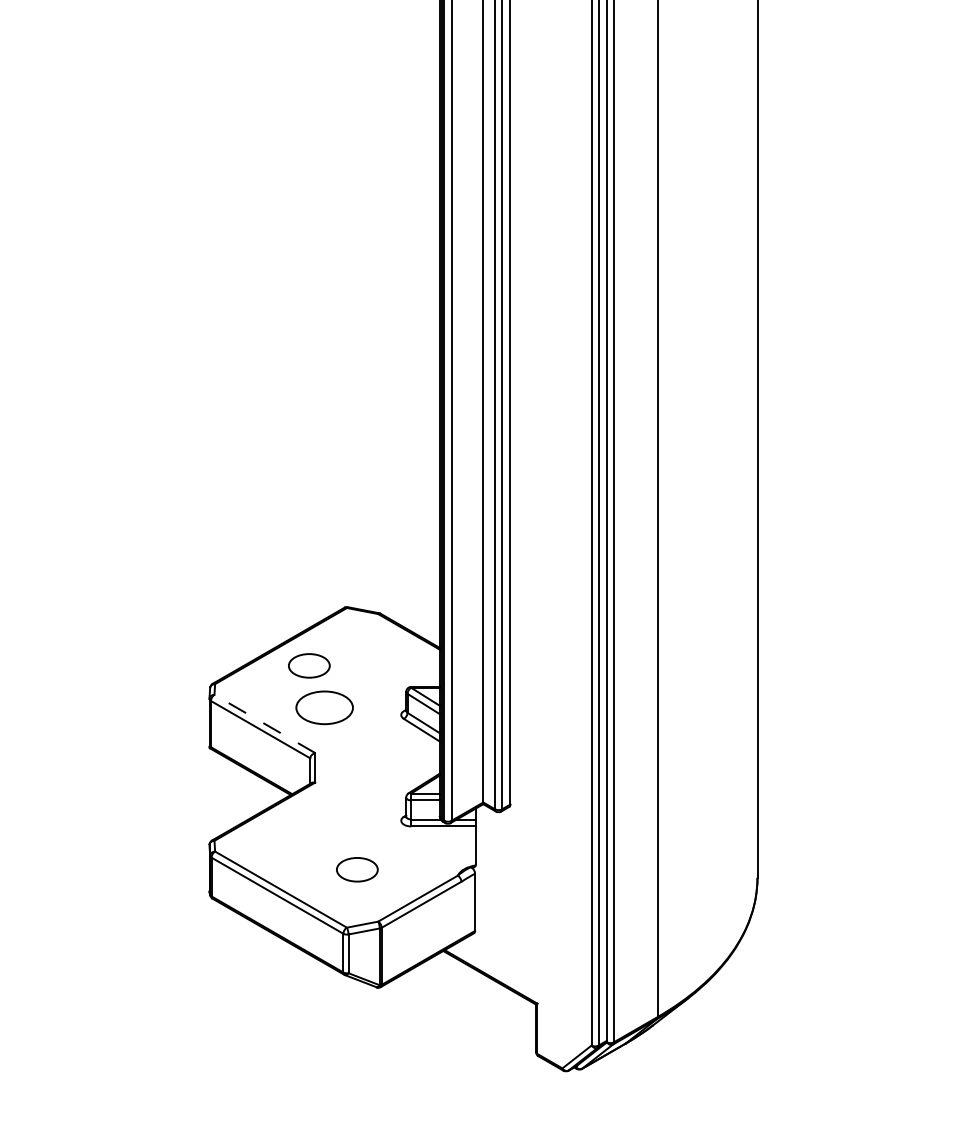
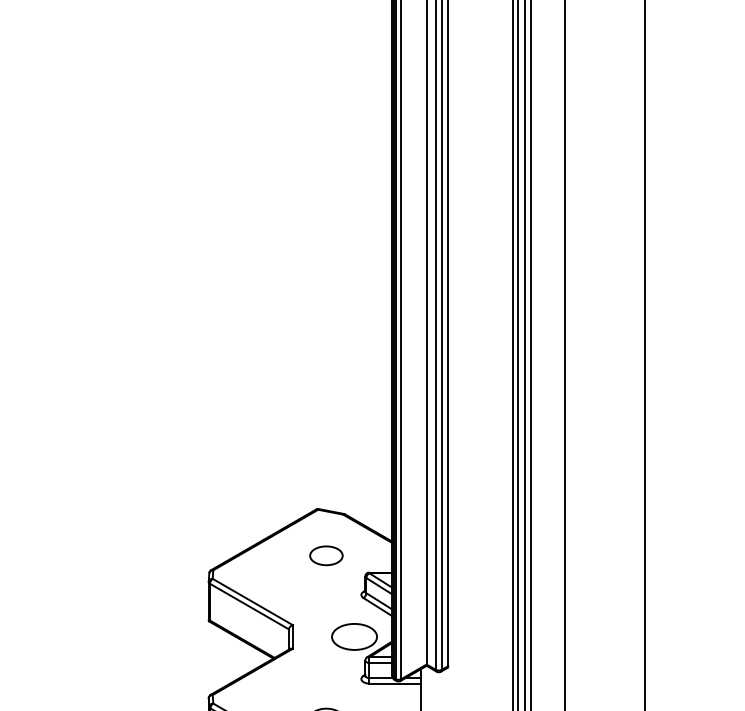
part: (309, 665) -> (326, 555), moved
part: (324, 707) -> (354, 636), moved
line: (264, 723) -> (252, 601), dashed -> solid

